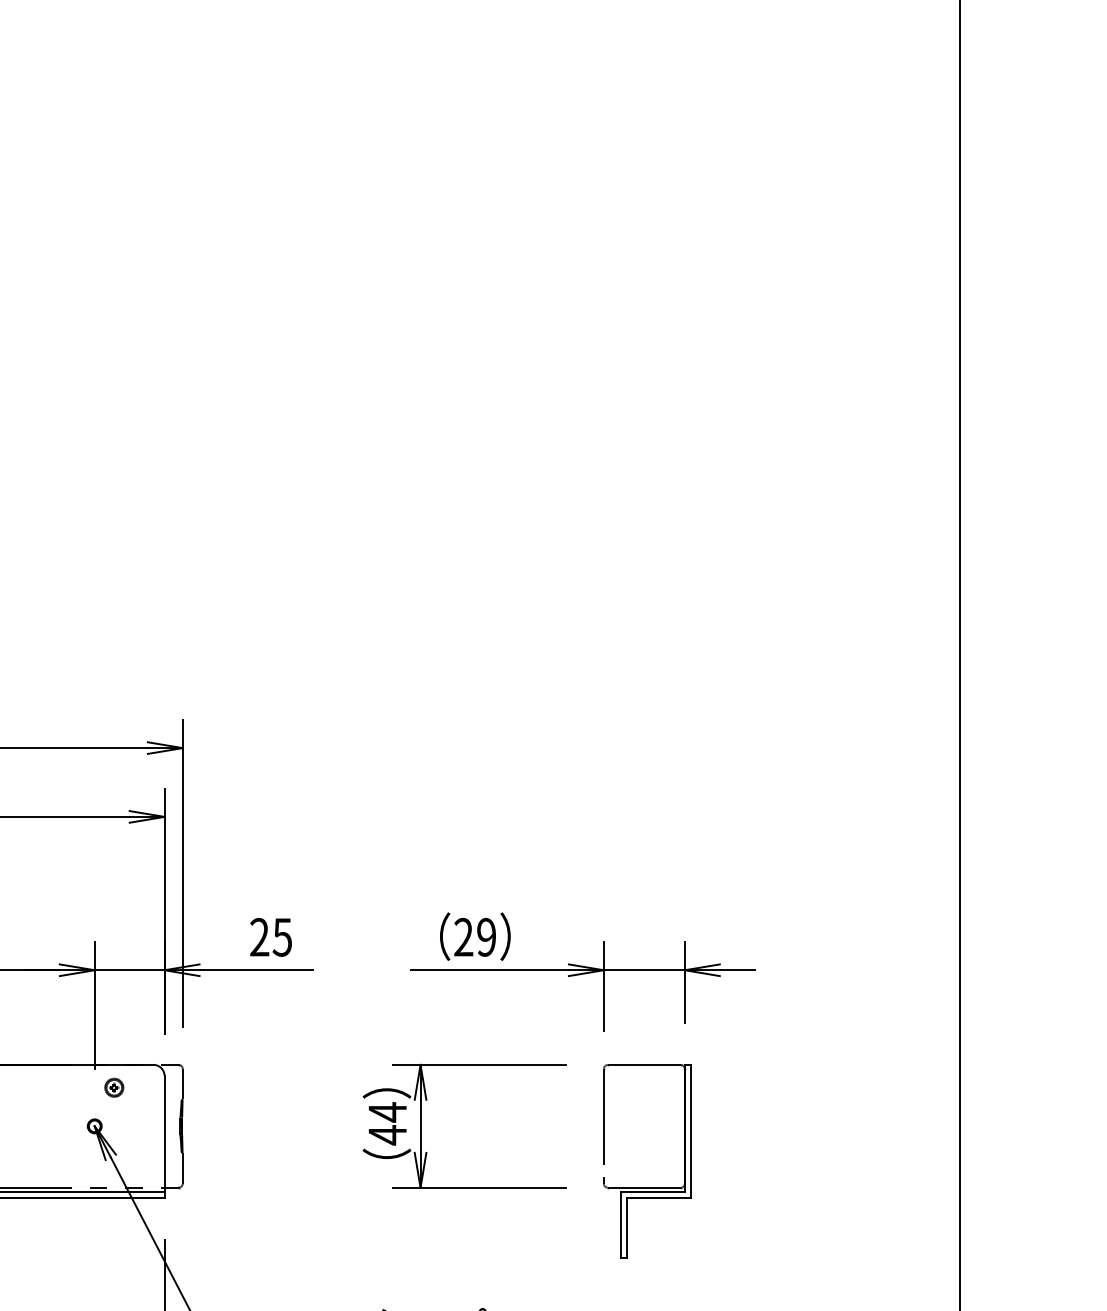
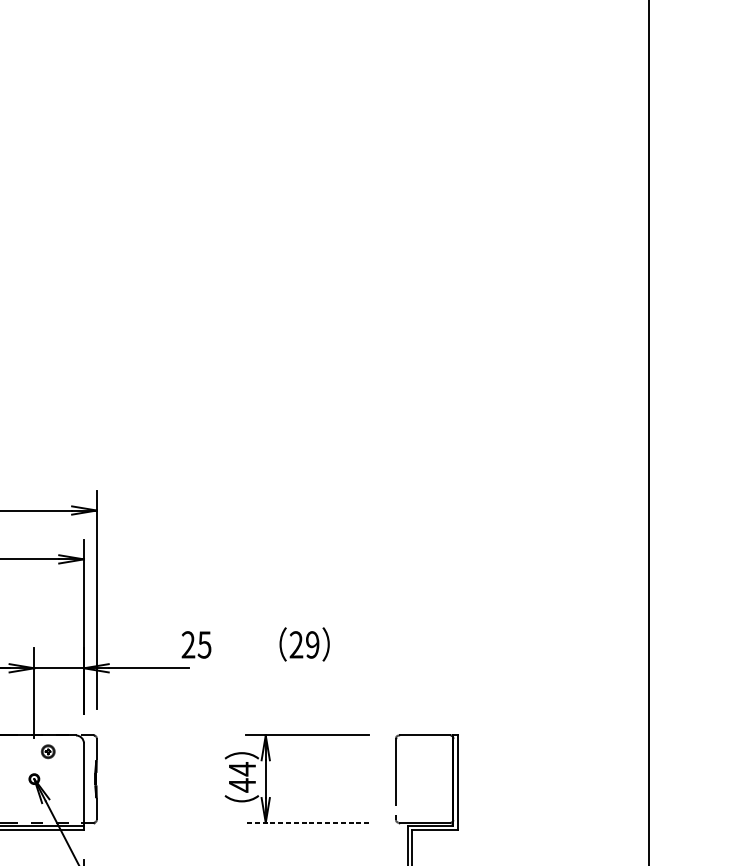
text: (270, 937) -> (196, 645), moved
part: (579, 975) -> (378, 672), removed
line: (479, 1187) -> (307, 822), solid -> dashed

